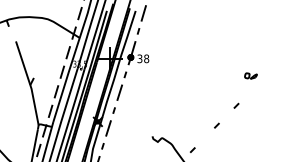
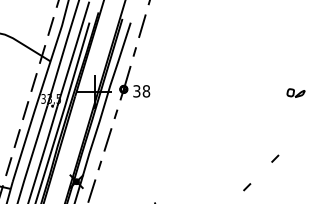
part: (250, 75) -> (295, 92), moved

